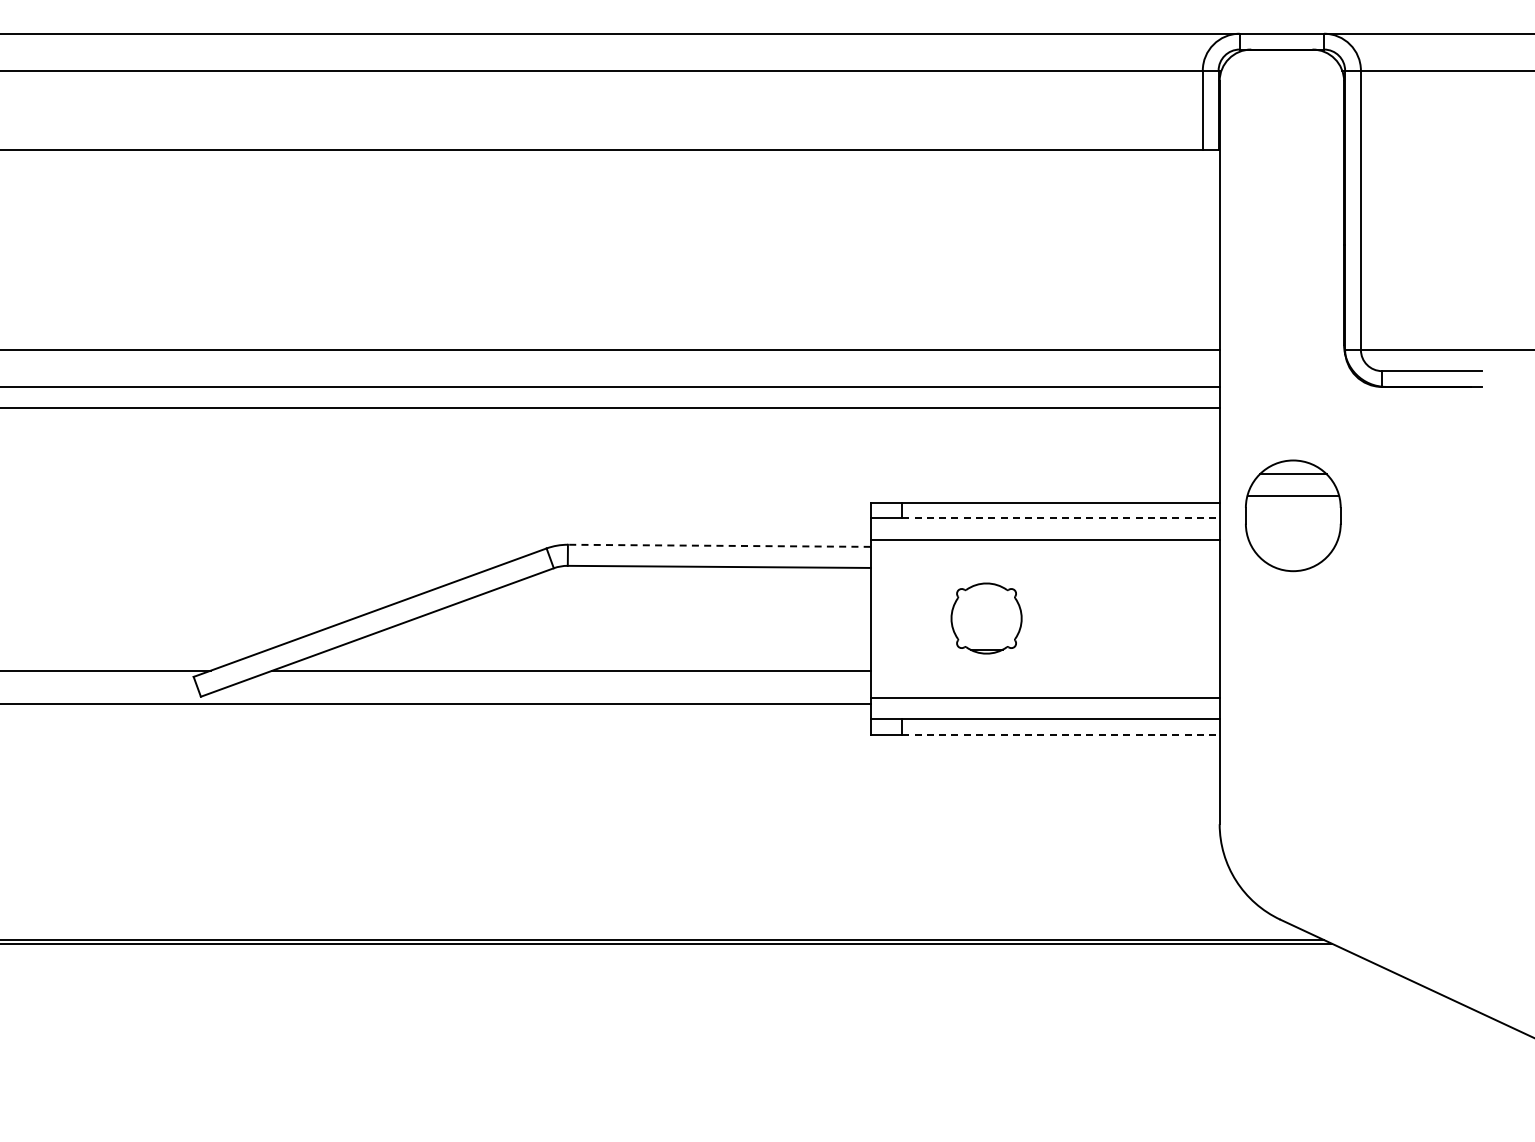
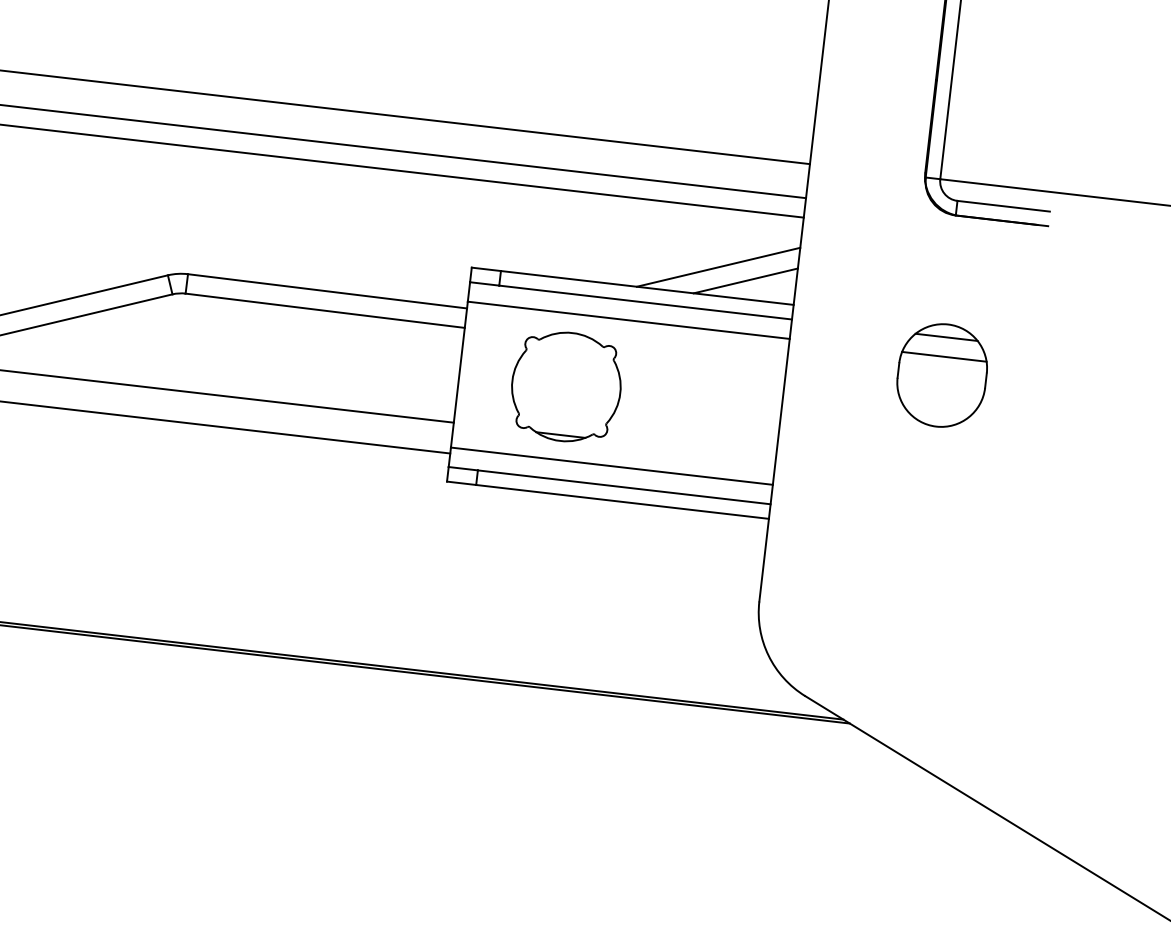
line: (1134, 471) -> (718, 267), added
line: (1165, 482) -> (745, 280), added
part: (1293, 515) -> (942, 375), moved
line: (1061, 518) -> (646, 302), dashed -> solid
line: (718, 545) -> (326, 290), dashed -> solid
part: (986, 618) -> (566, 386), size x1.67
line: (1061, 734) -> (623, 501), dashed -> solid

